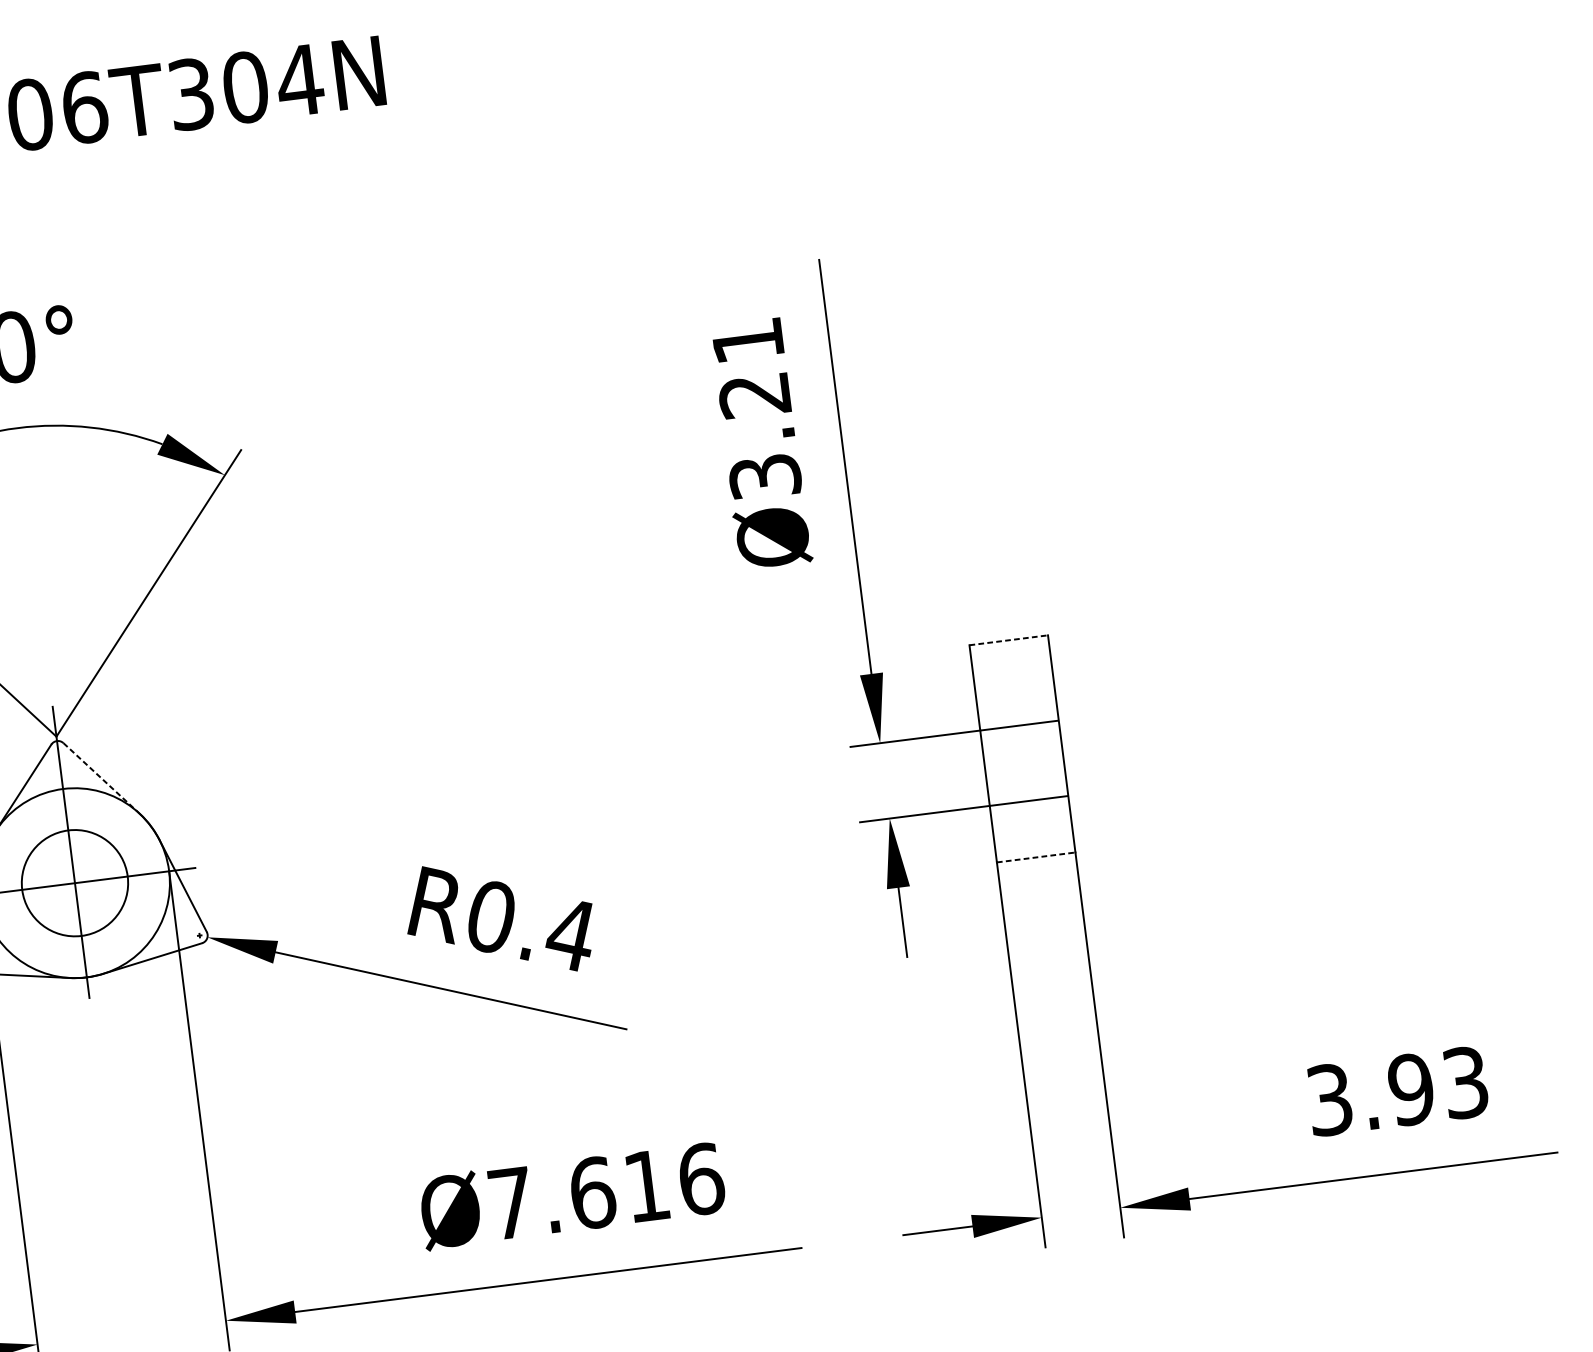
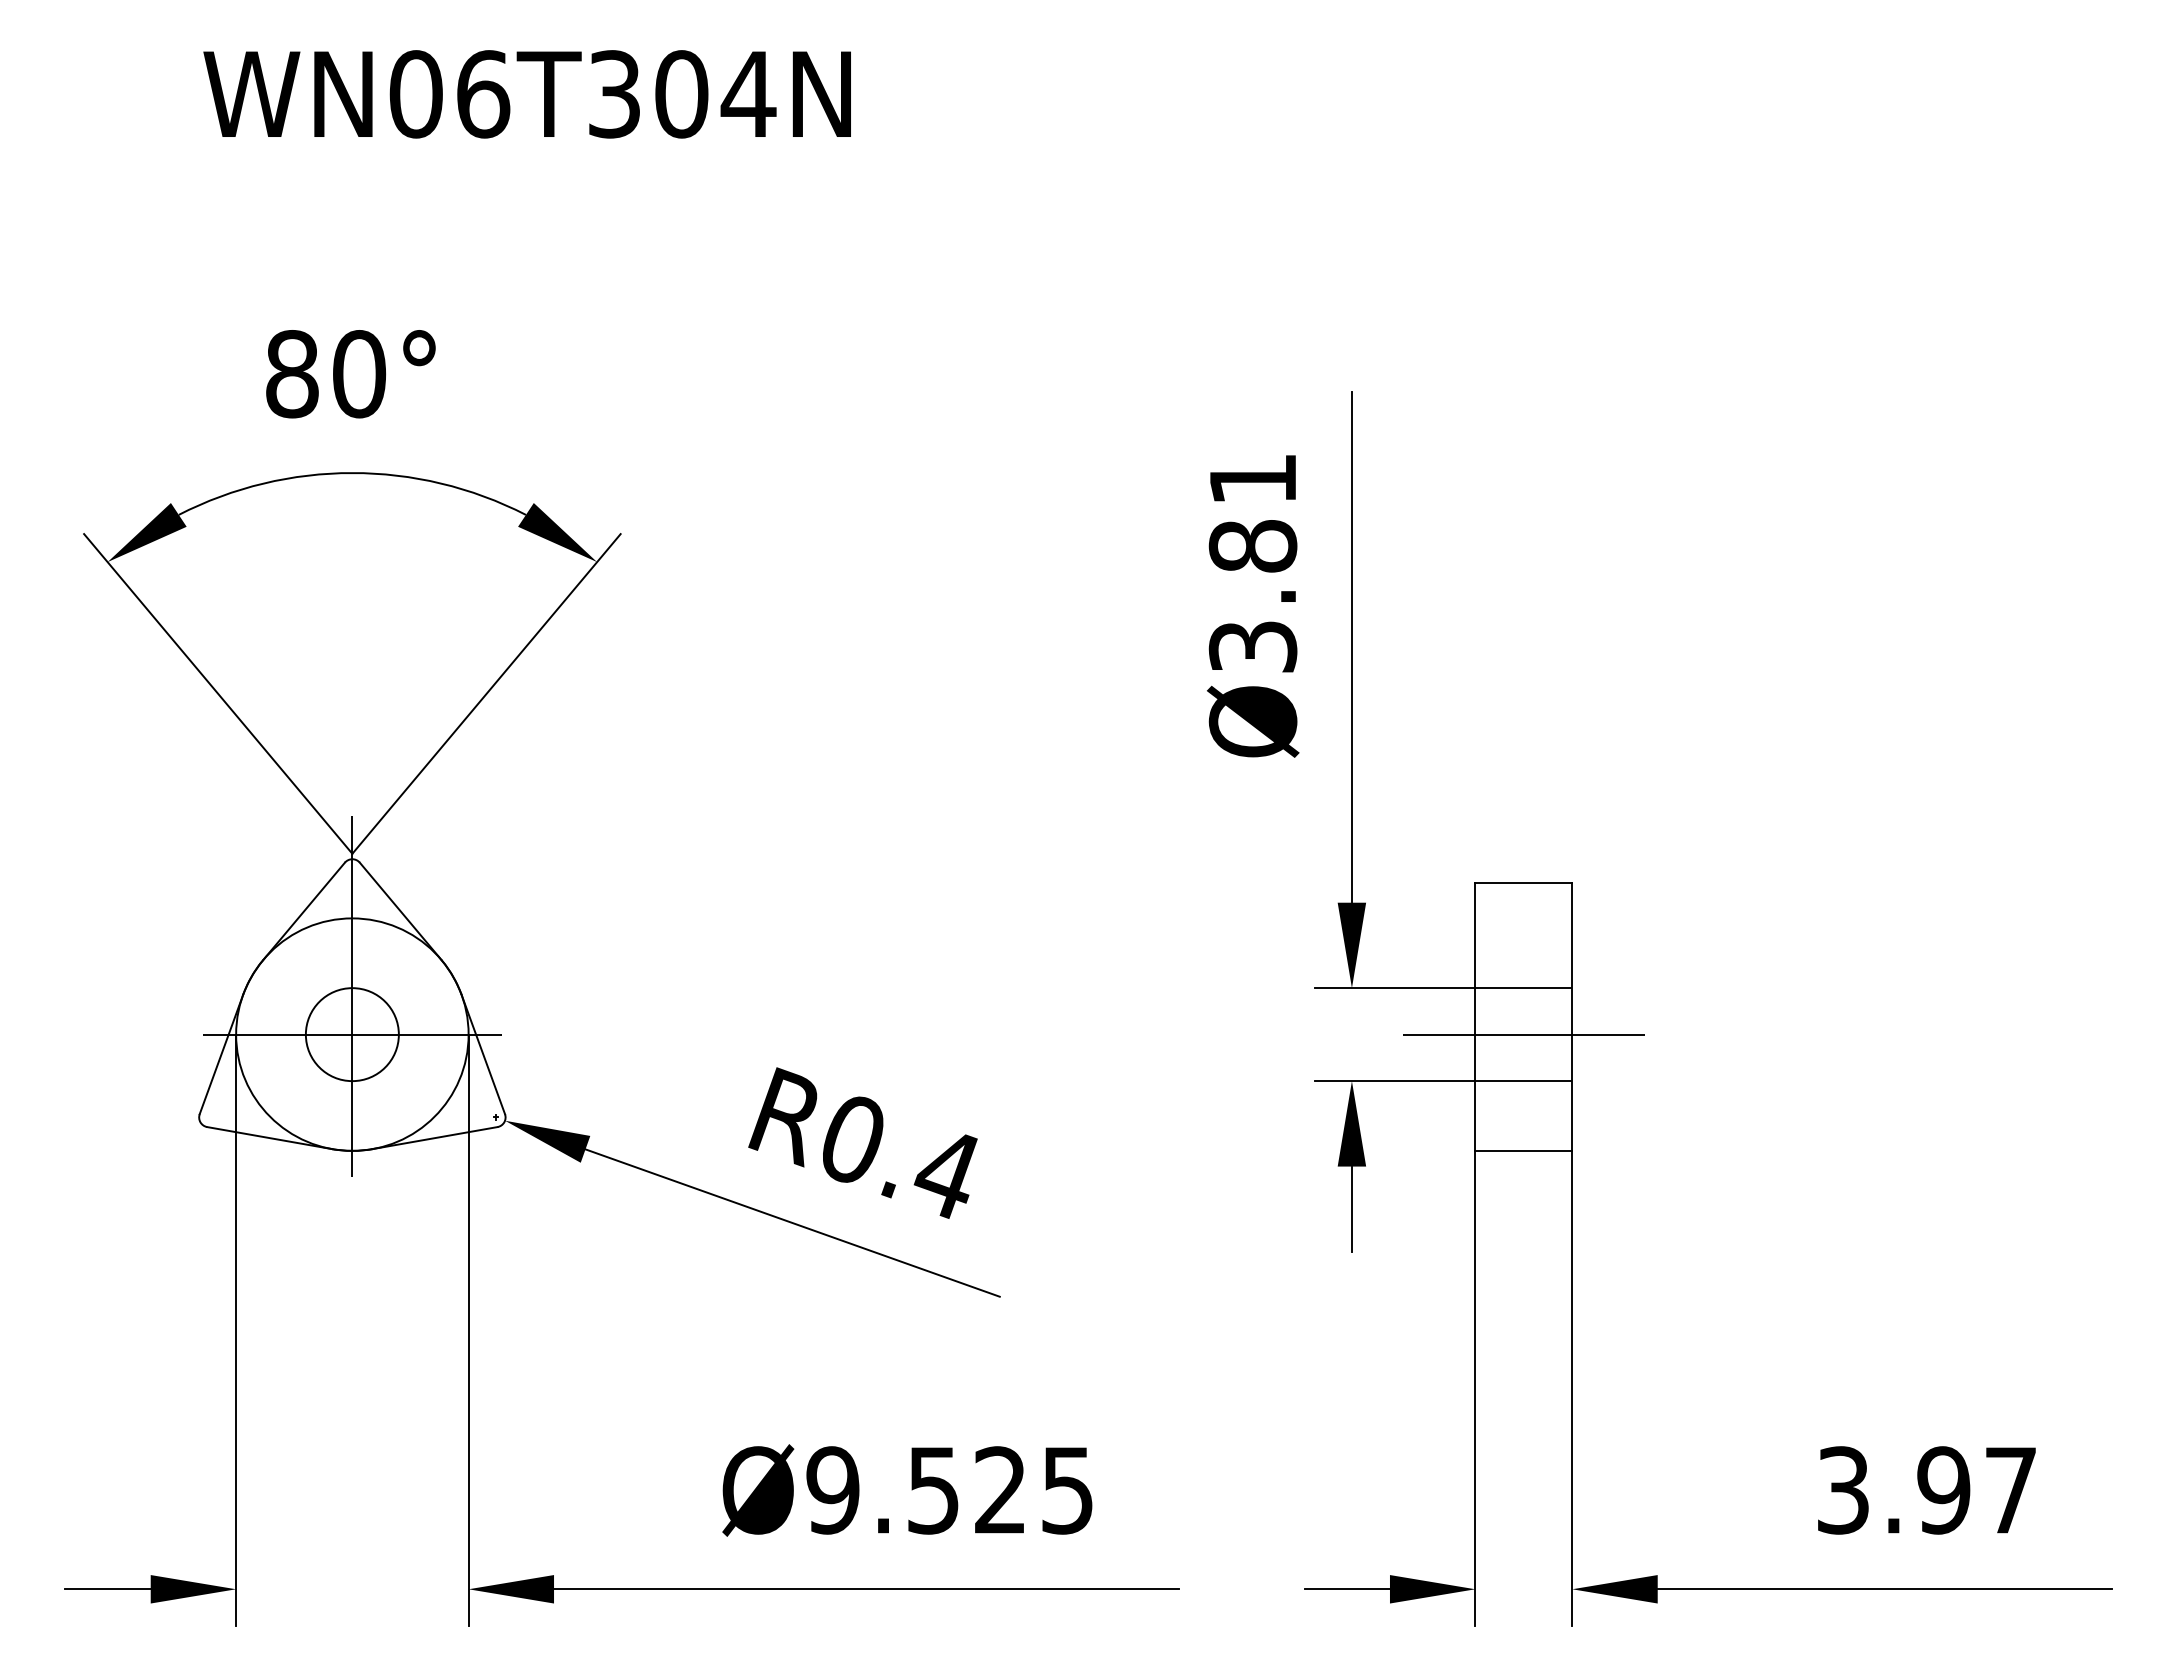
text: (754, 395) -> (1252, 546), Ø3.21 -> Ø3.81
line: (1009, 639) -> (1524, 882), dashed -> solid
line: (1024, 763) -> (1523, 1034), added
line: (101, 778) -> (400, 911), dashed -> solid
line: (1036, 857) -> (1524, 1150), dashed -> solid
circle: (74, 883) -> (351, 1034), size x0.71
text: (1465, 1082) -> (2010, 1490), 3.93 -> 3.97
text: (606, 1191) -> (950, 1490), Ø7.616 -> Ø9.525

